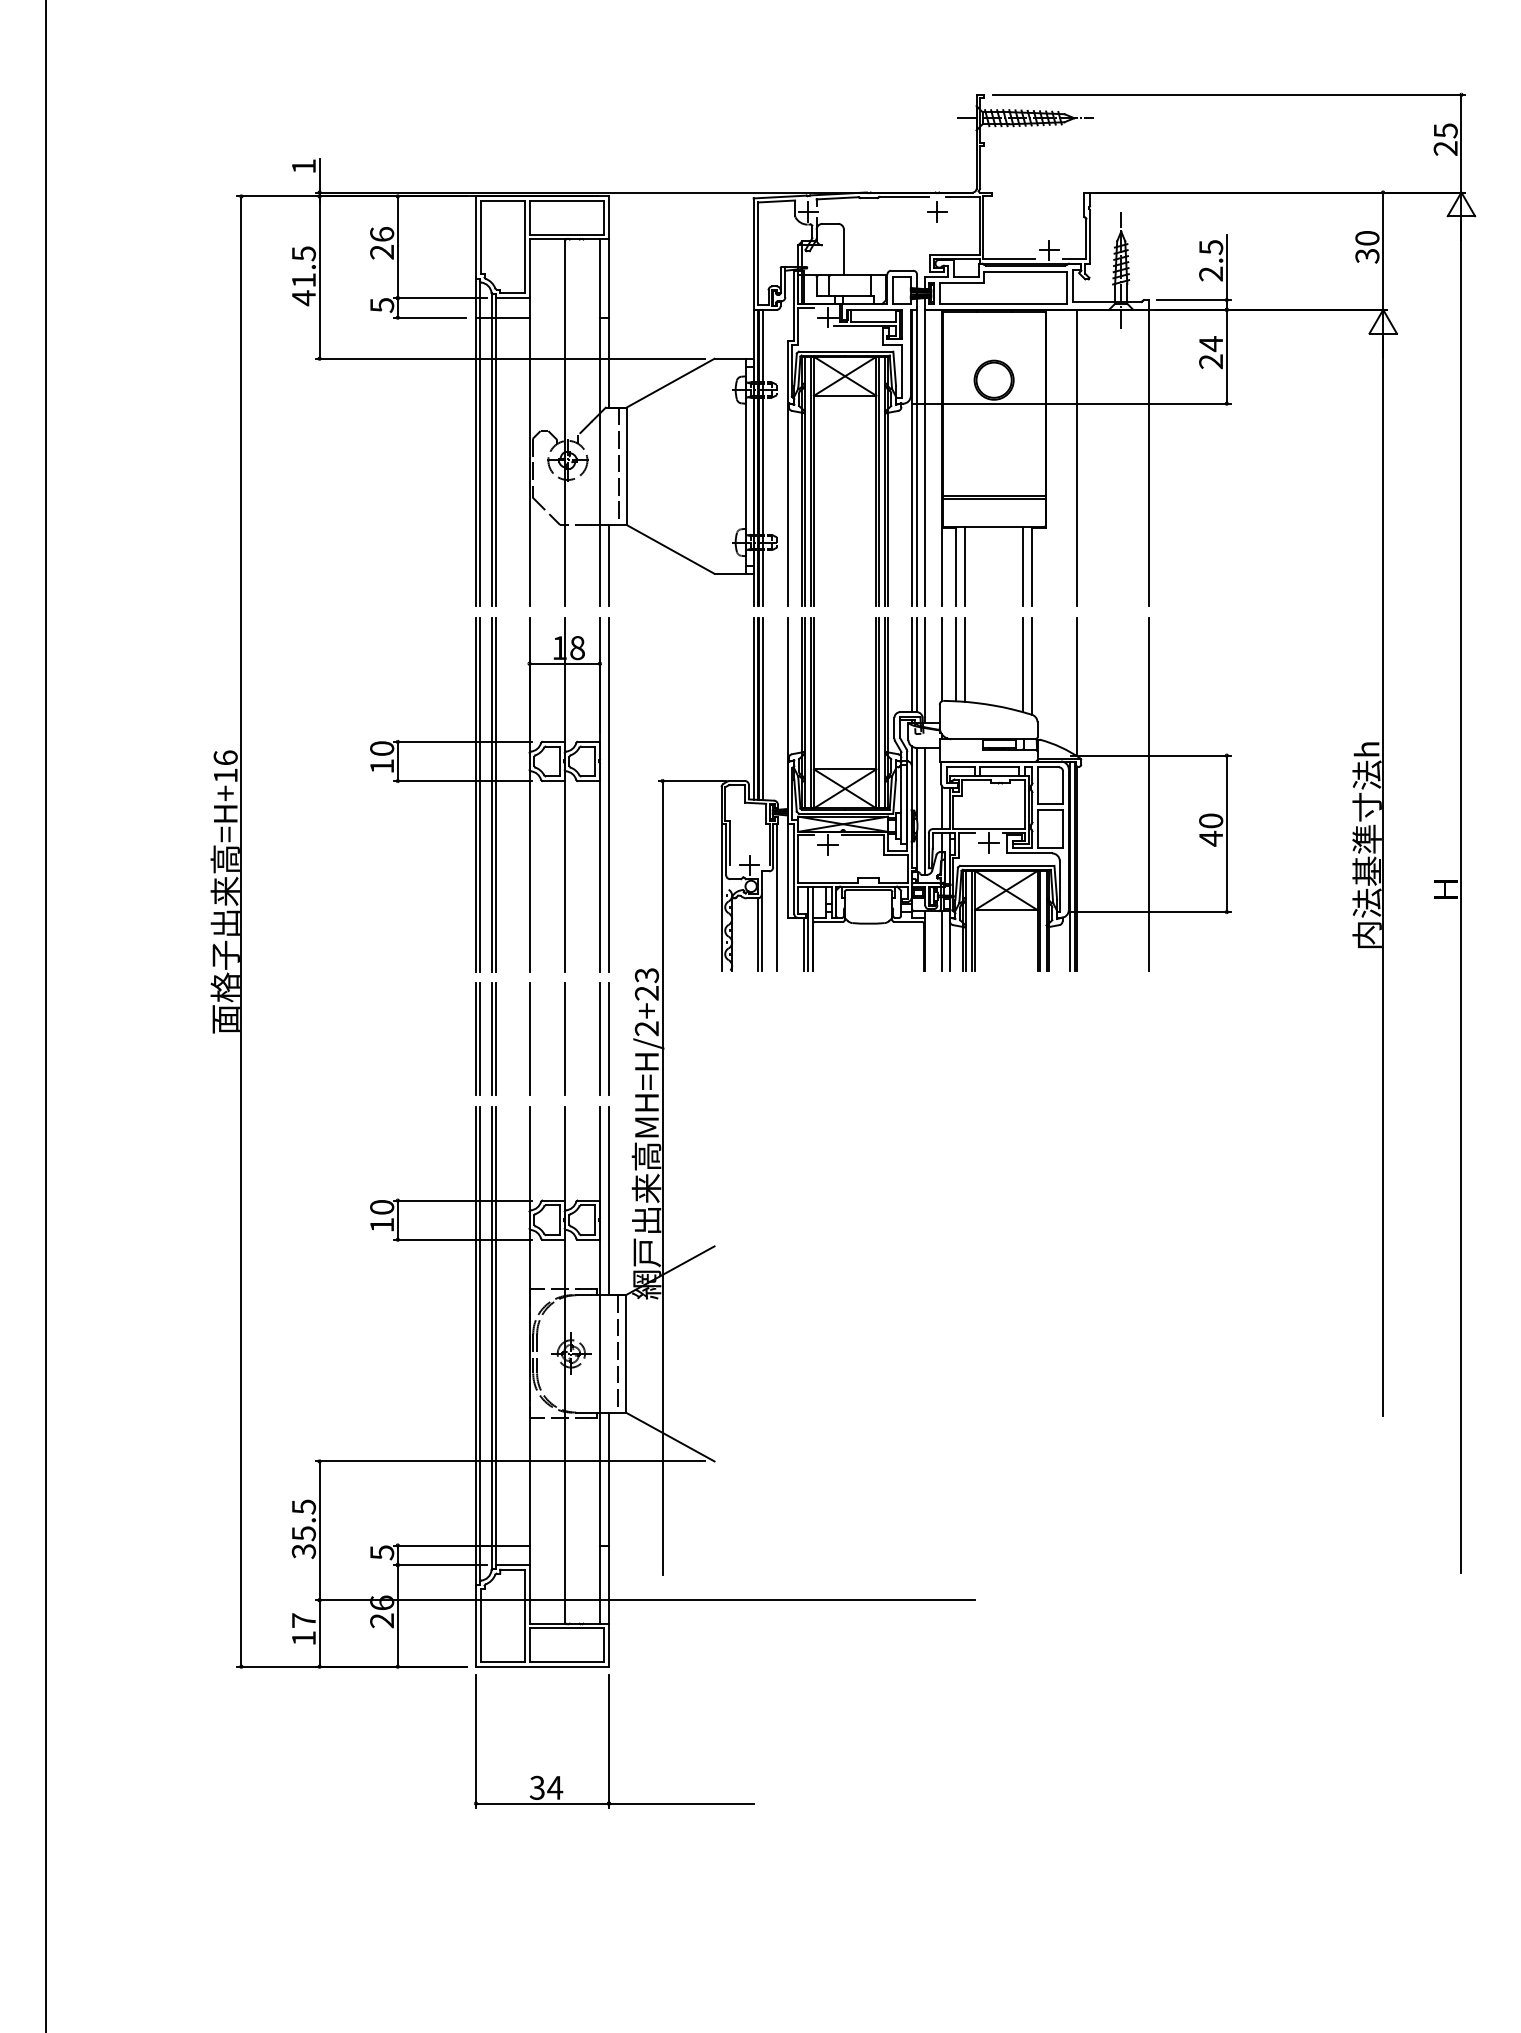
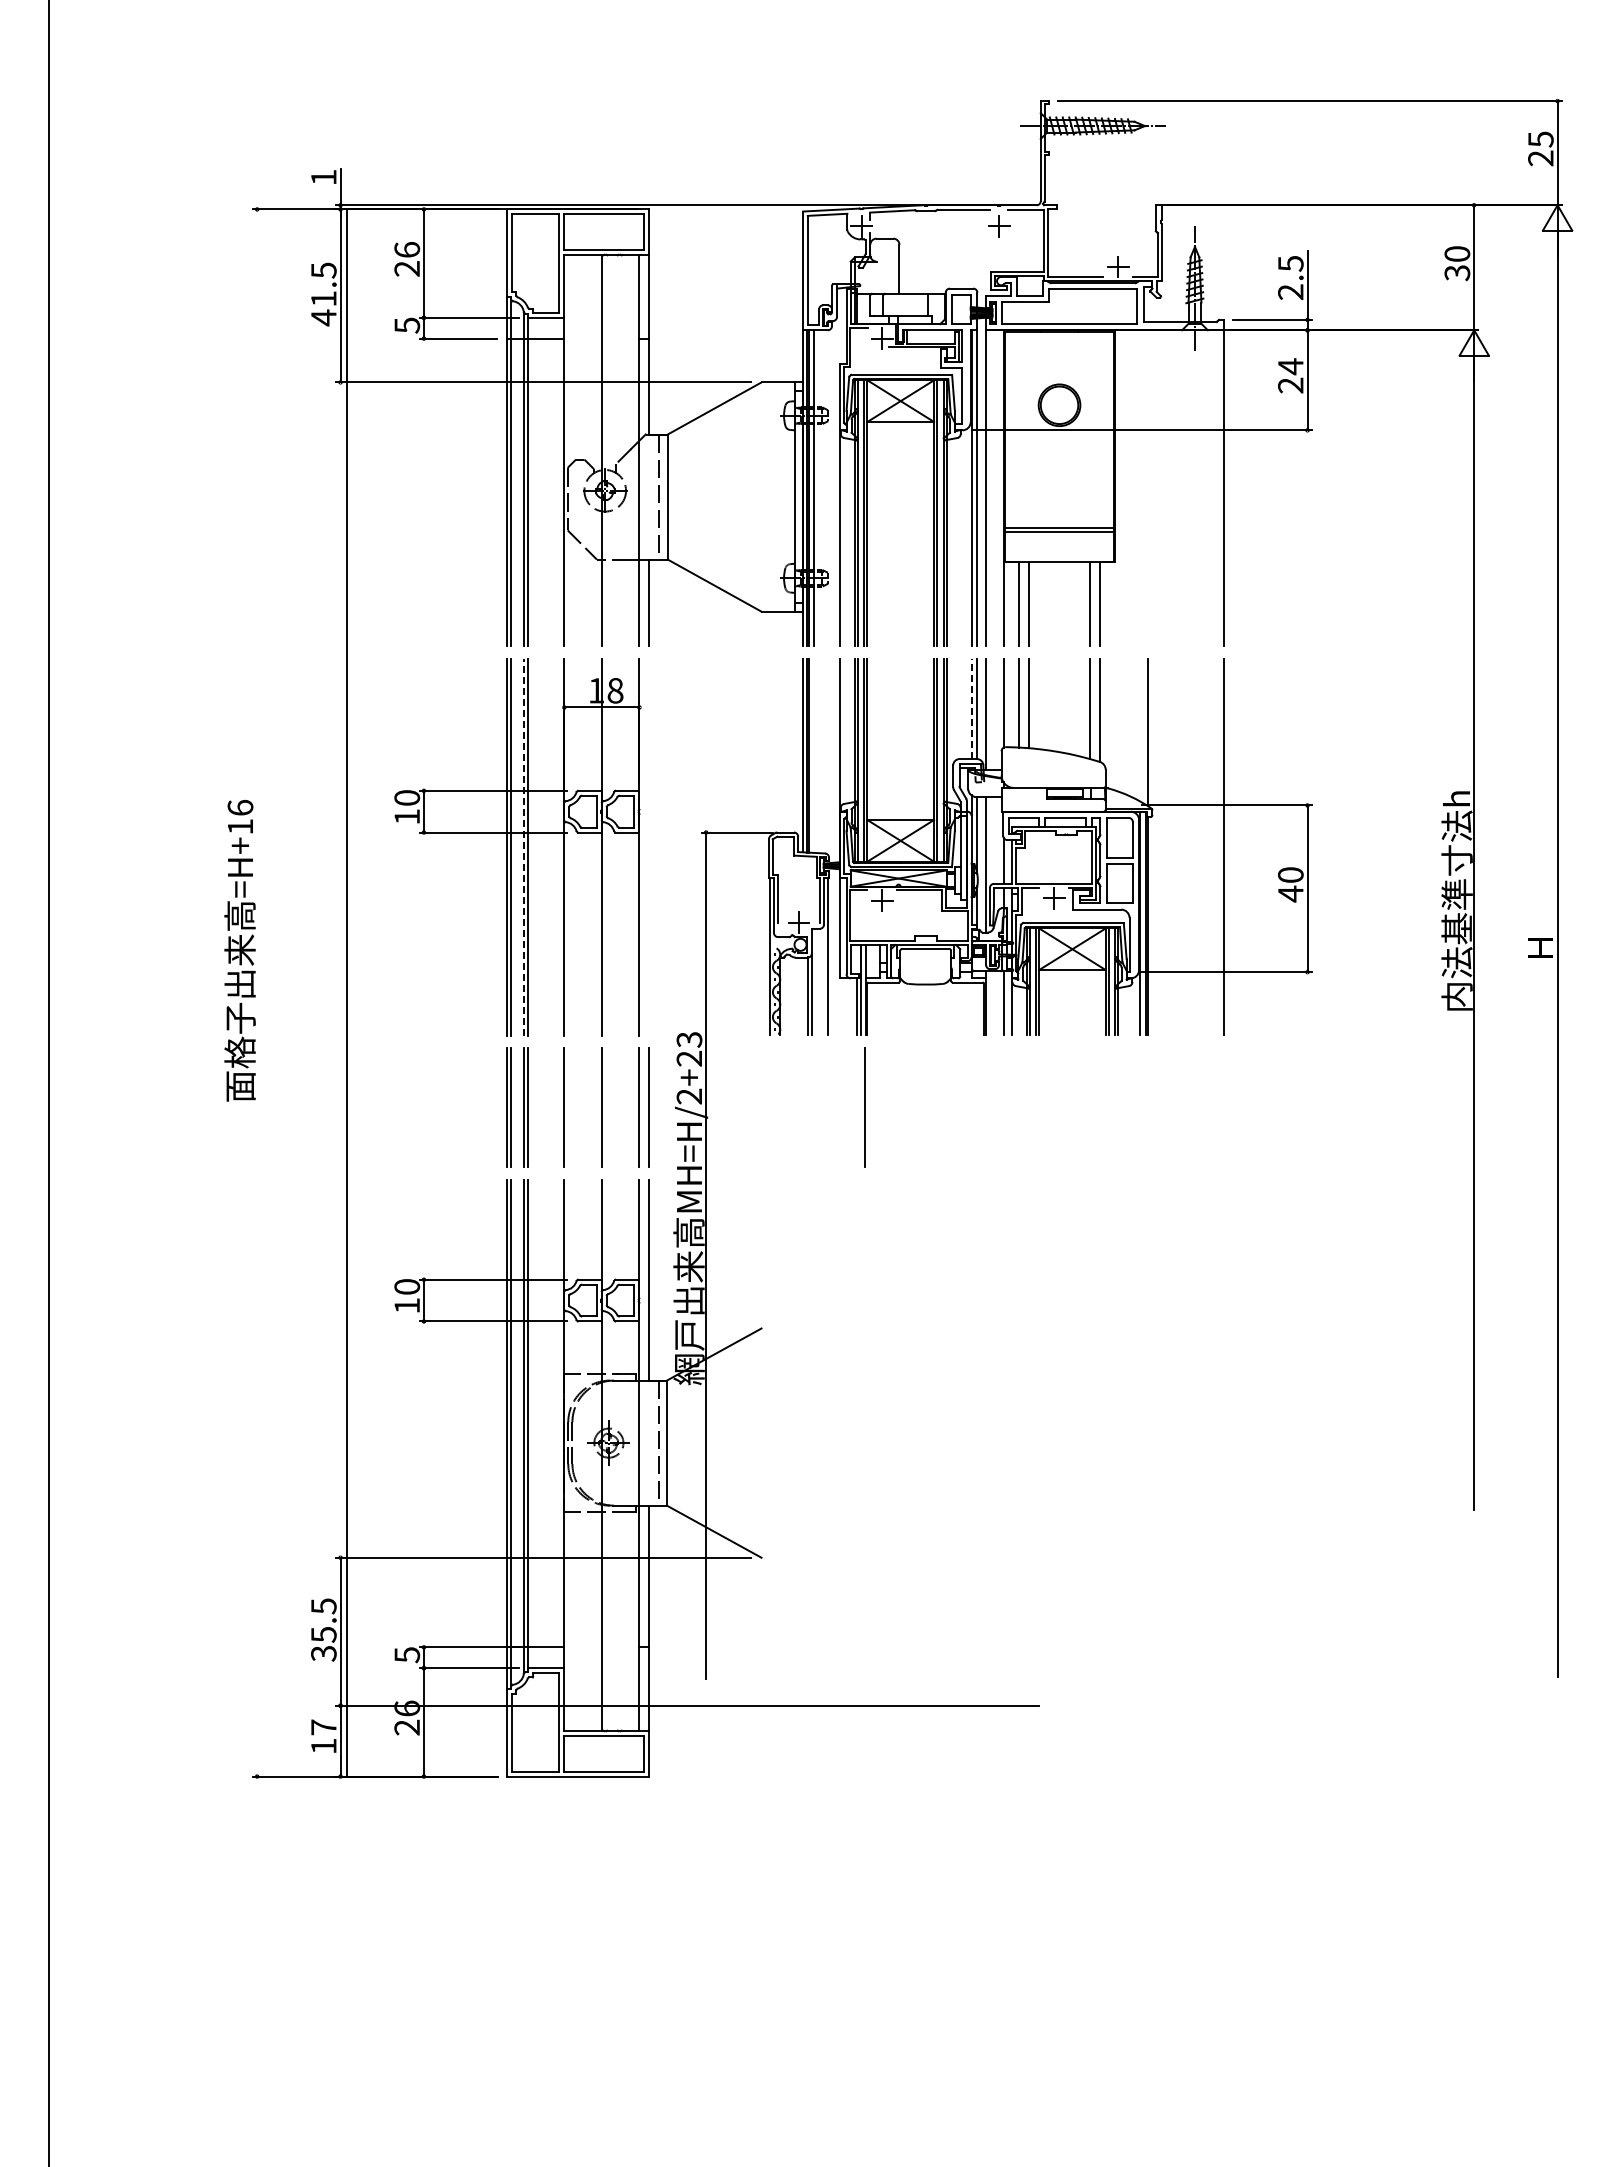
line: (1077, 458) -> (1148, 488), removed
line: (911, 664) -> (971, 708), solid -> dashed
line: (763, 708) -> (813, 755), removed
line: (608, 794) -> (648, 846), removed
line: (491, 795) -> (523, 847), solid -> dashed
line: (241, 931) -> (347, 992), moved
line: (811, 1039) -> (864, 1107), added
part: (614, 1741) -> (654, 1856), removed

